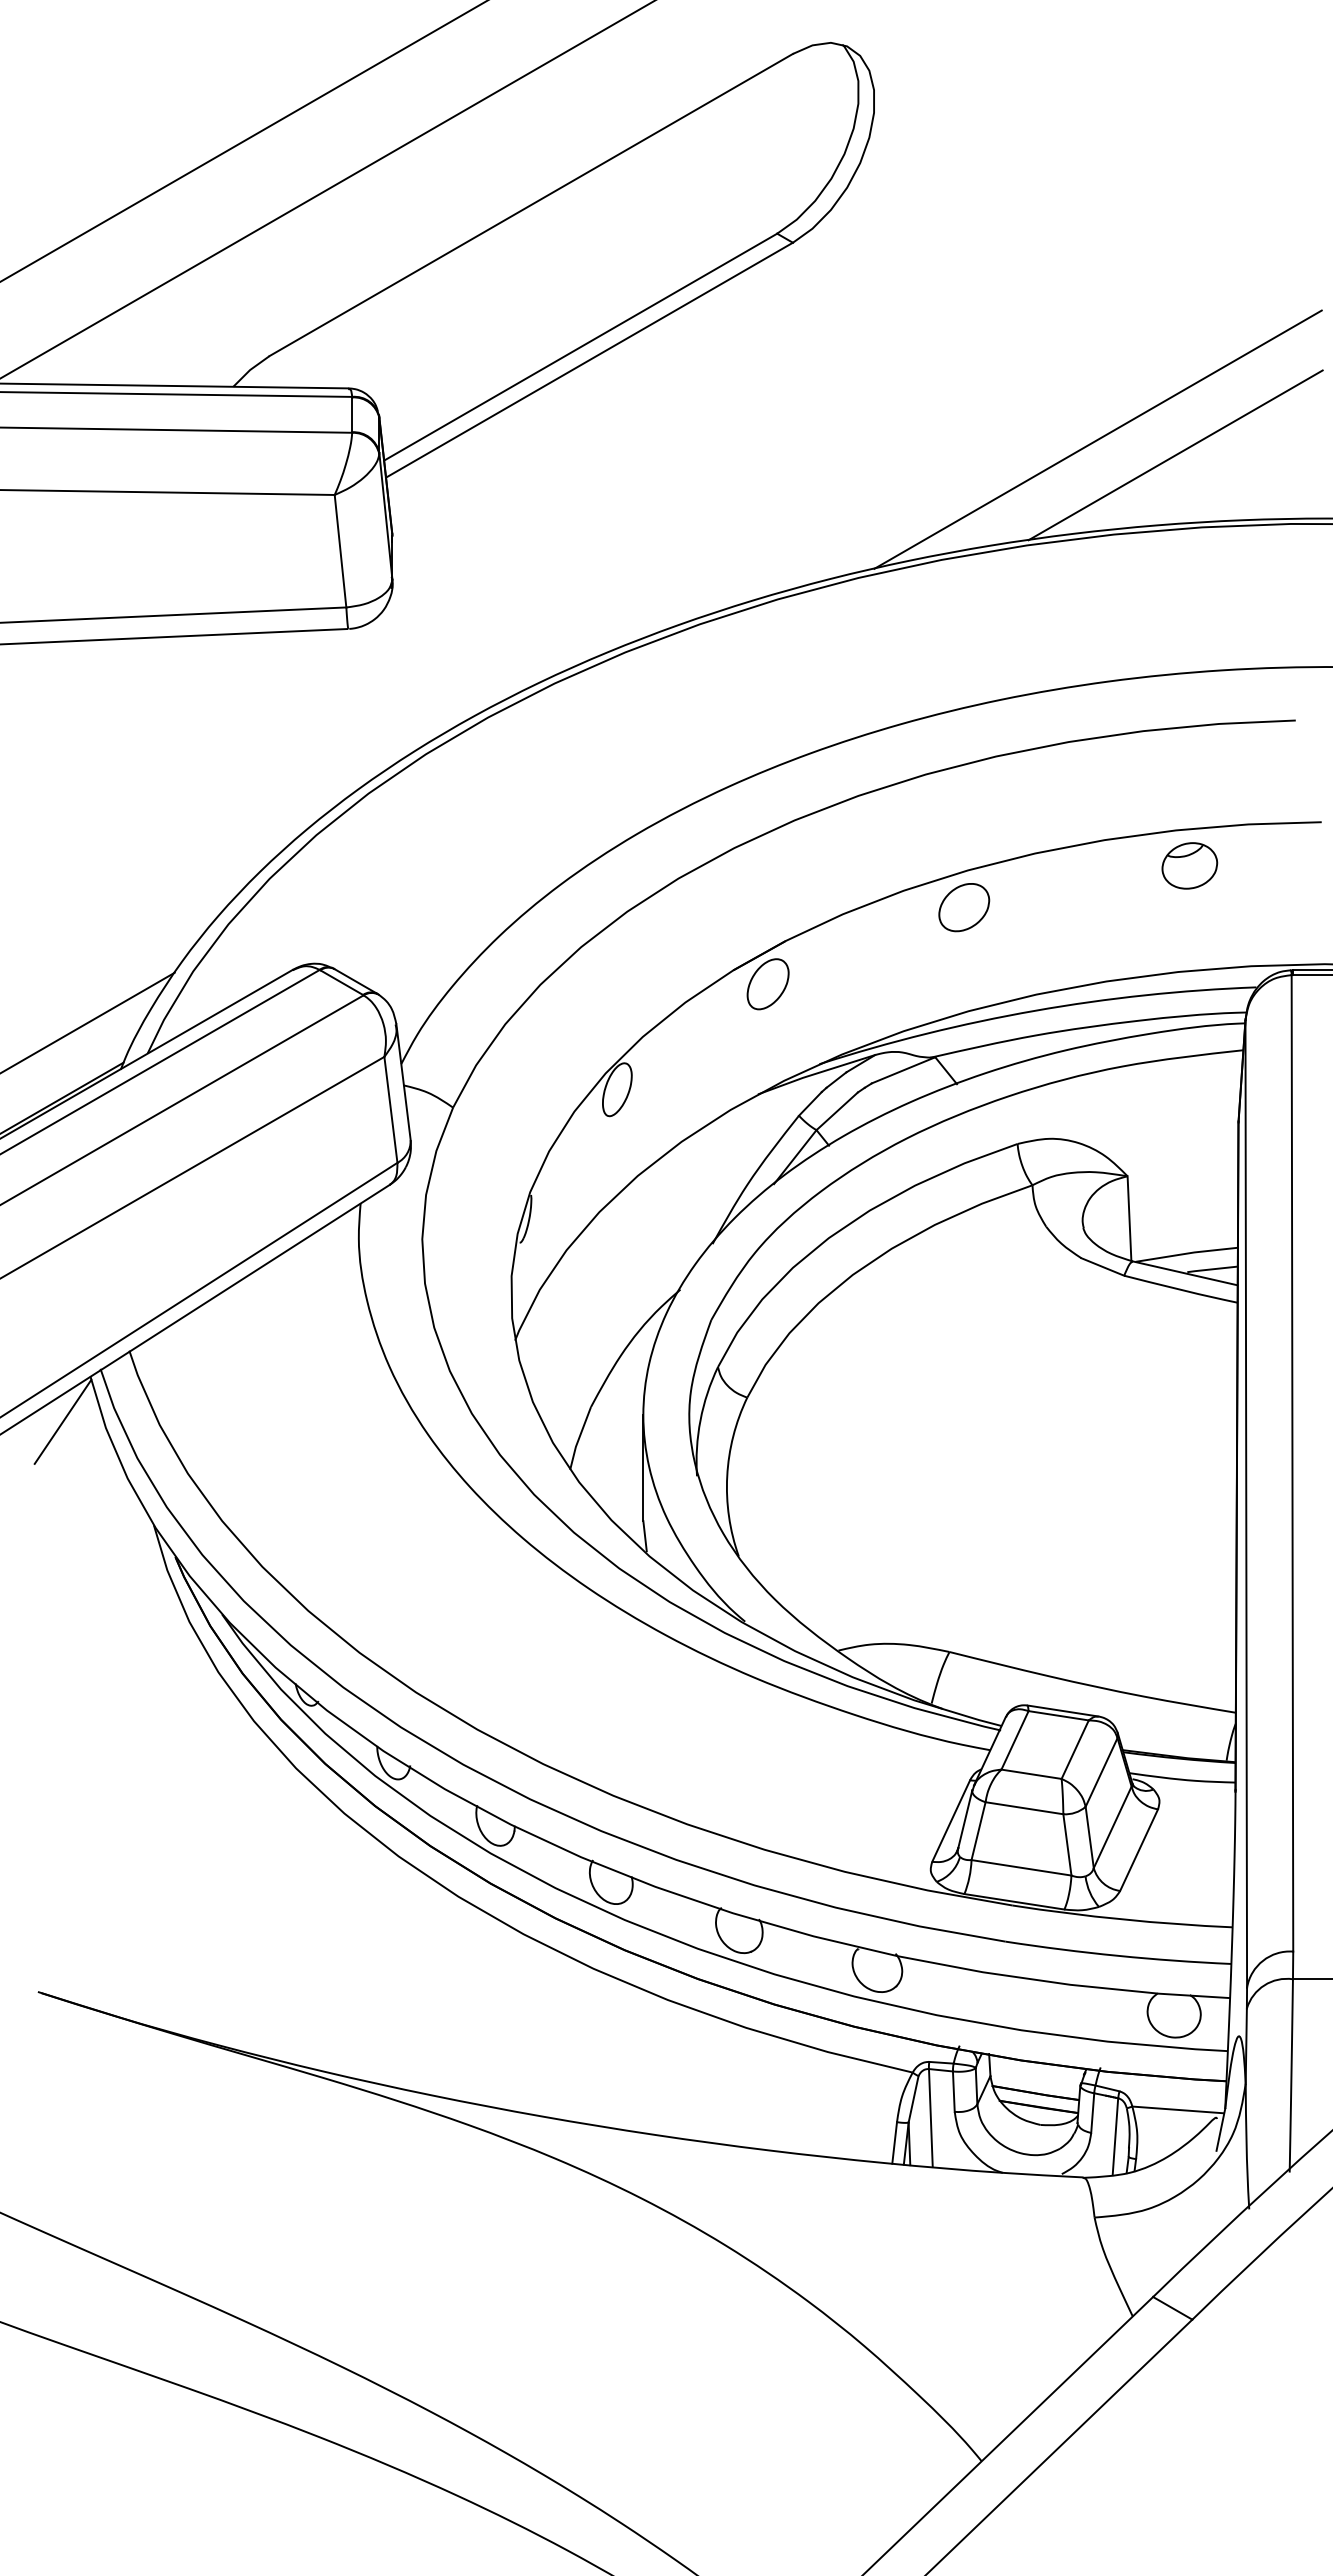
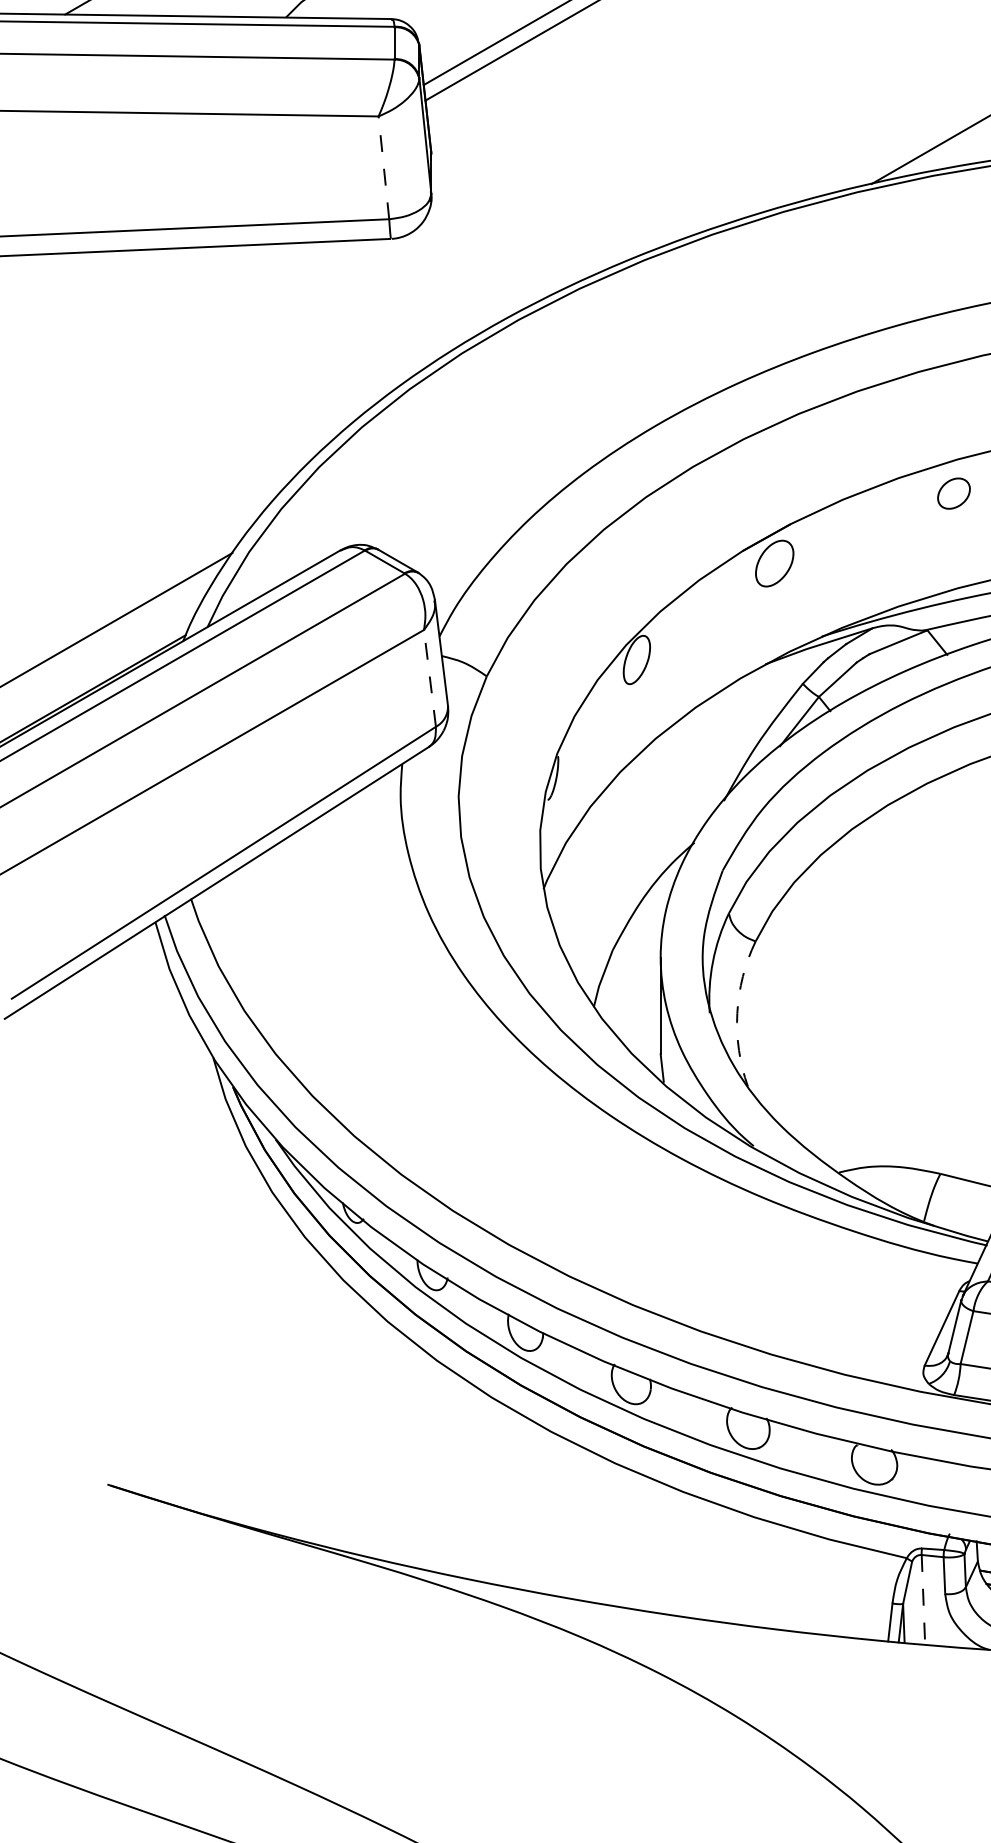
line: (340, 551) -> (383, 168), solid -> dashed
part: (964, 907) -> (954, 493), size x0.7
line: (390, 1109) -> (429, 678), solid -> dashed
line: (62, 1421) -> (129, 963), removed
arc: (727, 1476) -> (737, 1013), solid -> dashed
line: (930, 2118) -> (923, 1600), solid -> dashed

